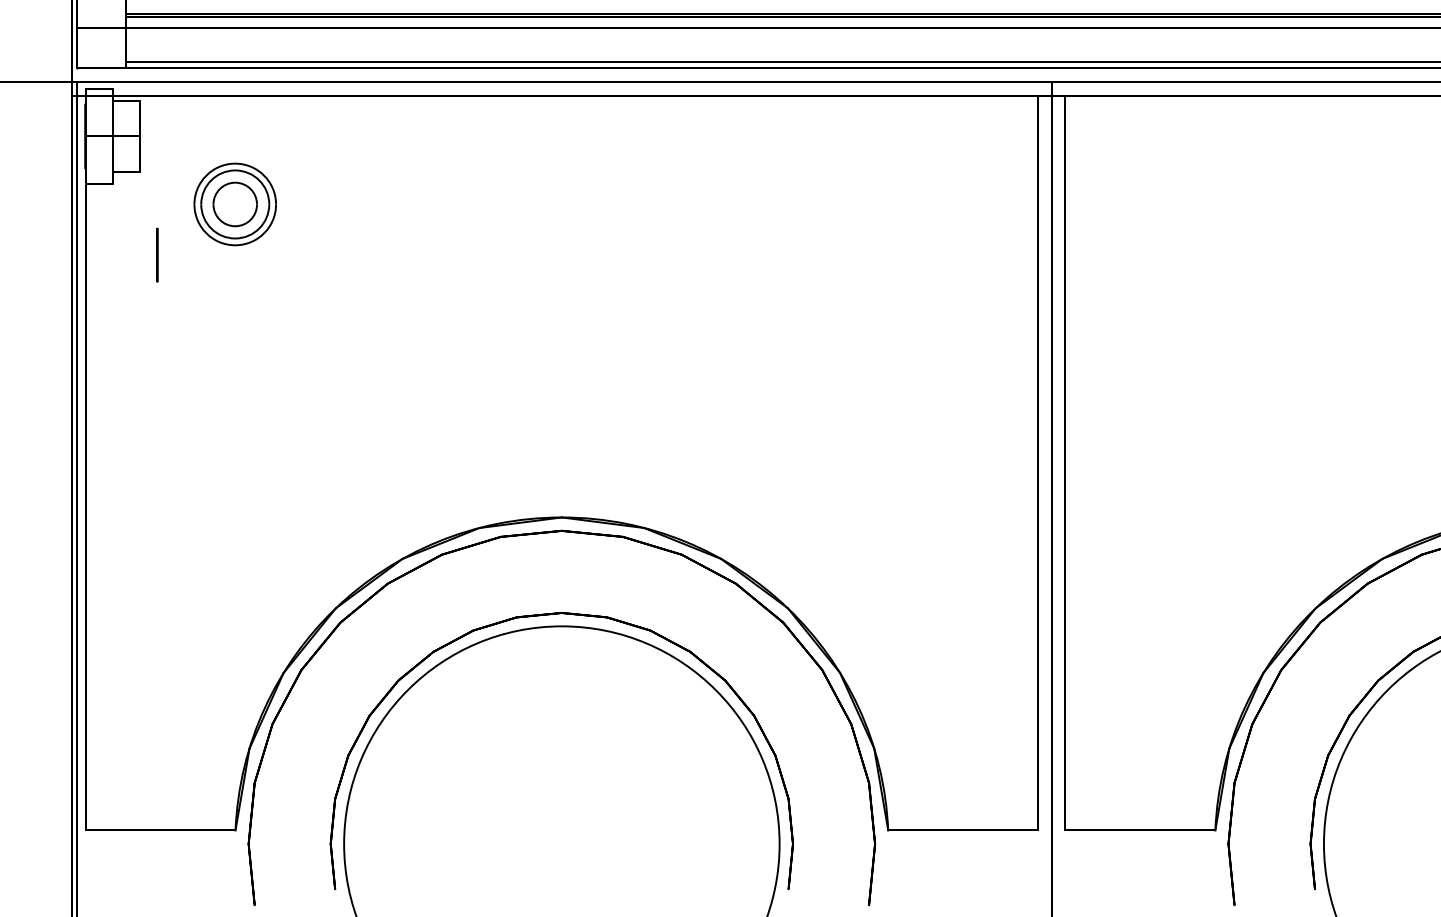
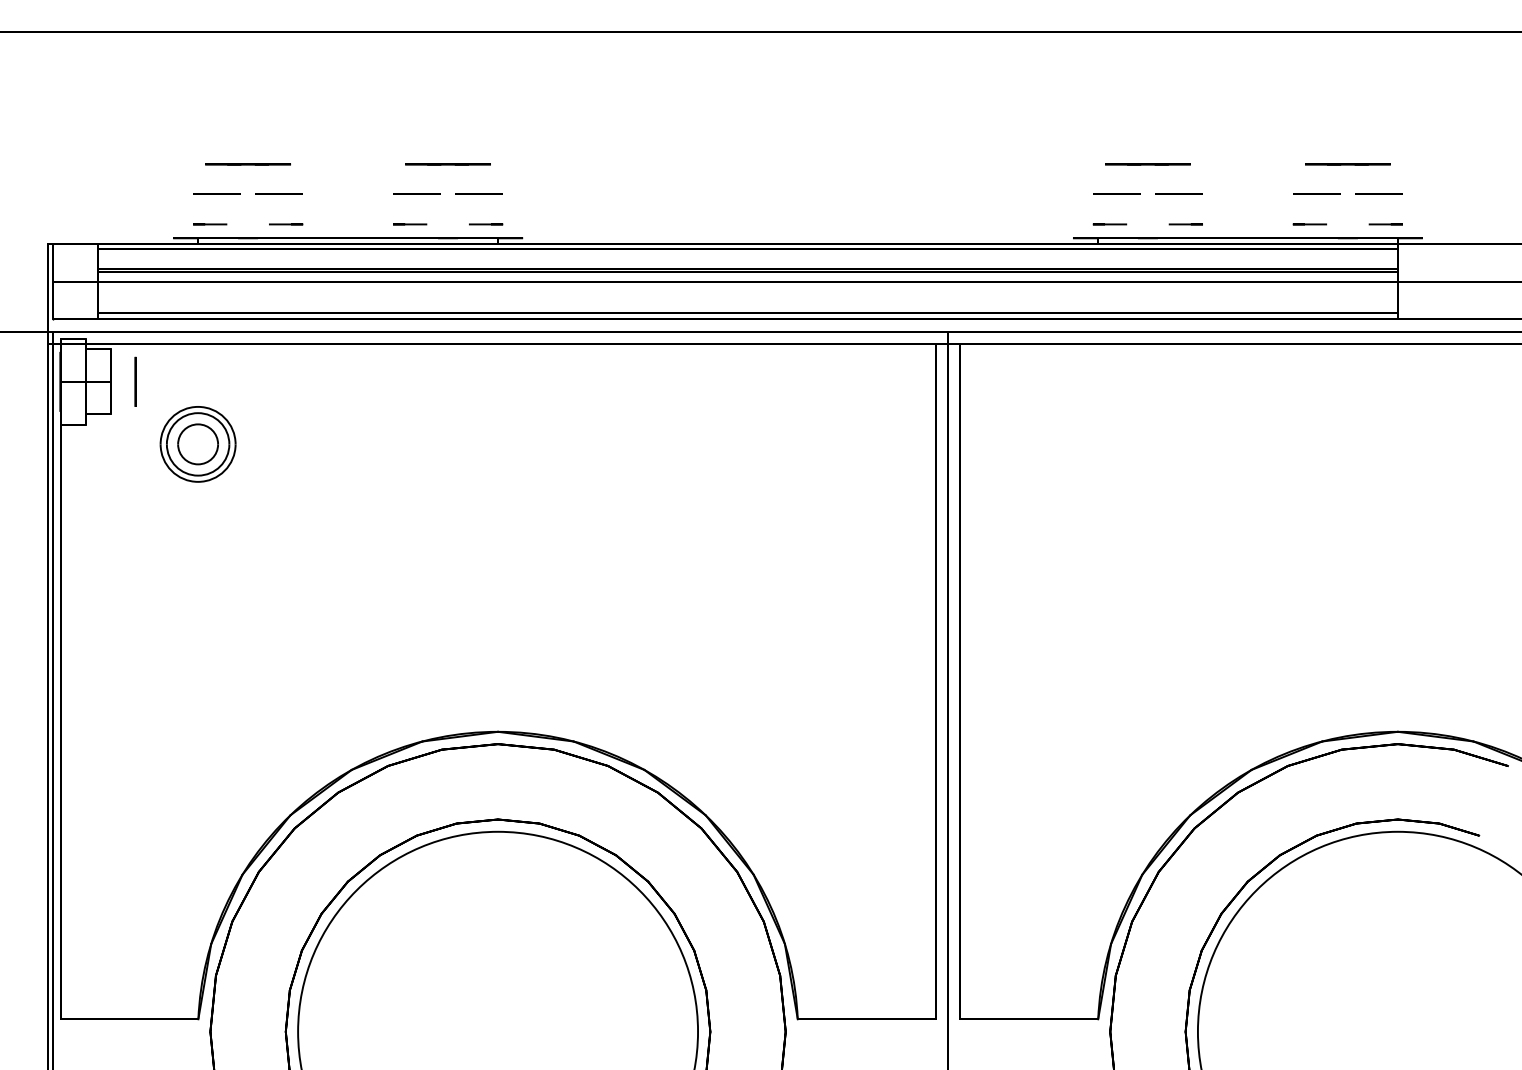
circle: (157, 254) -> (135, 381), moved

